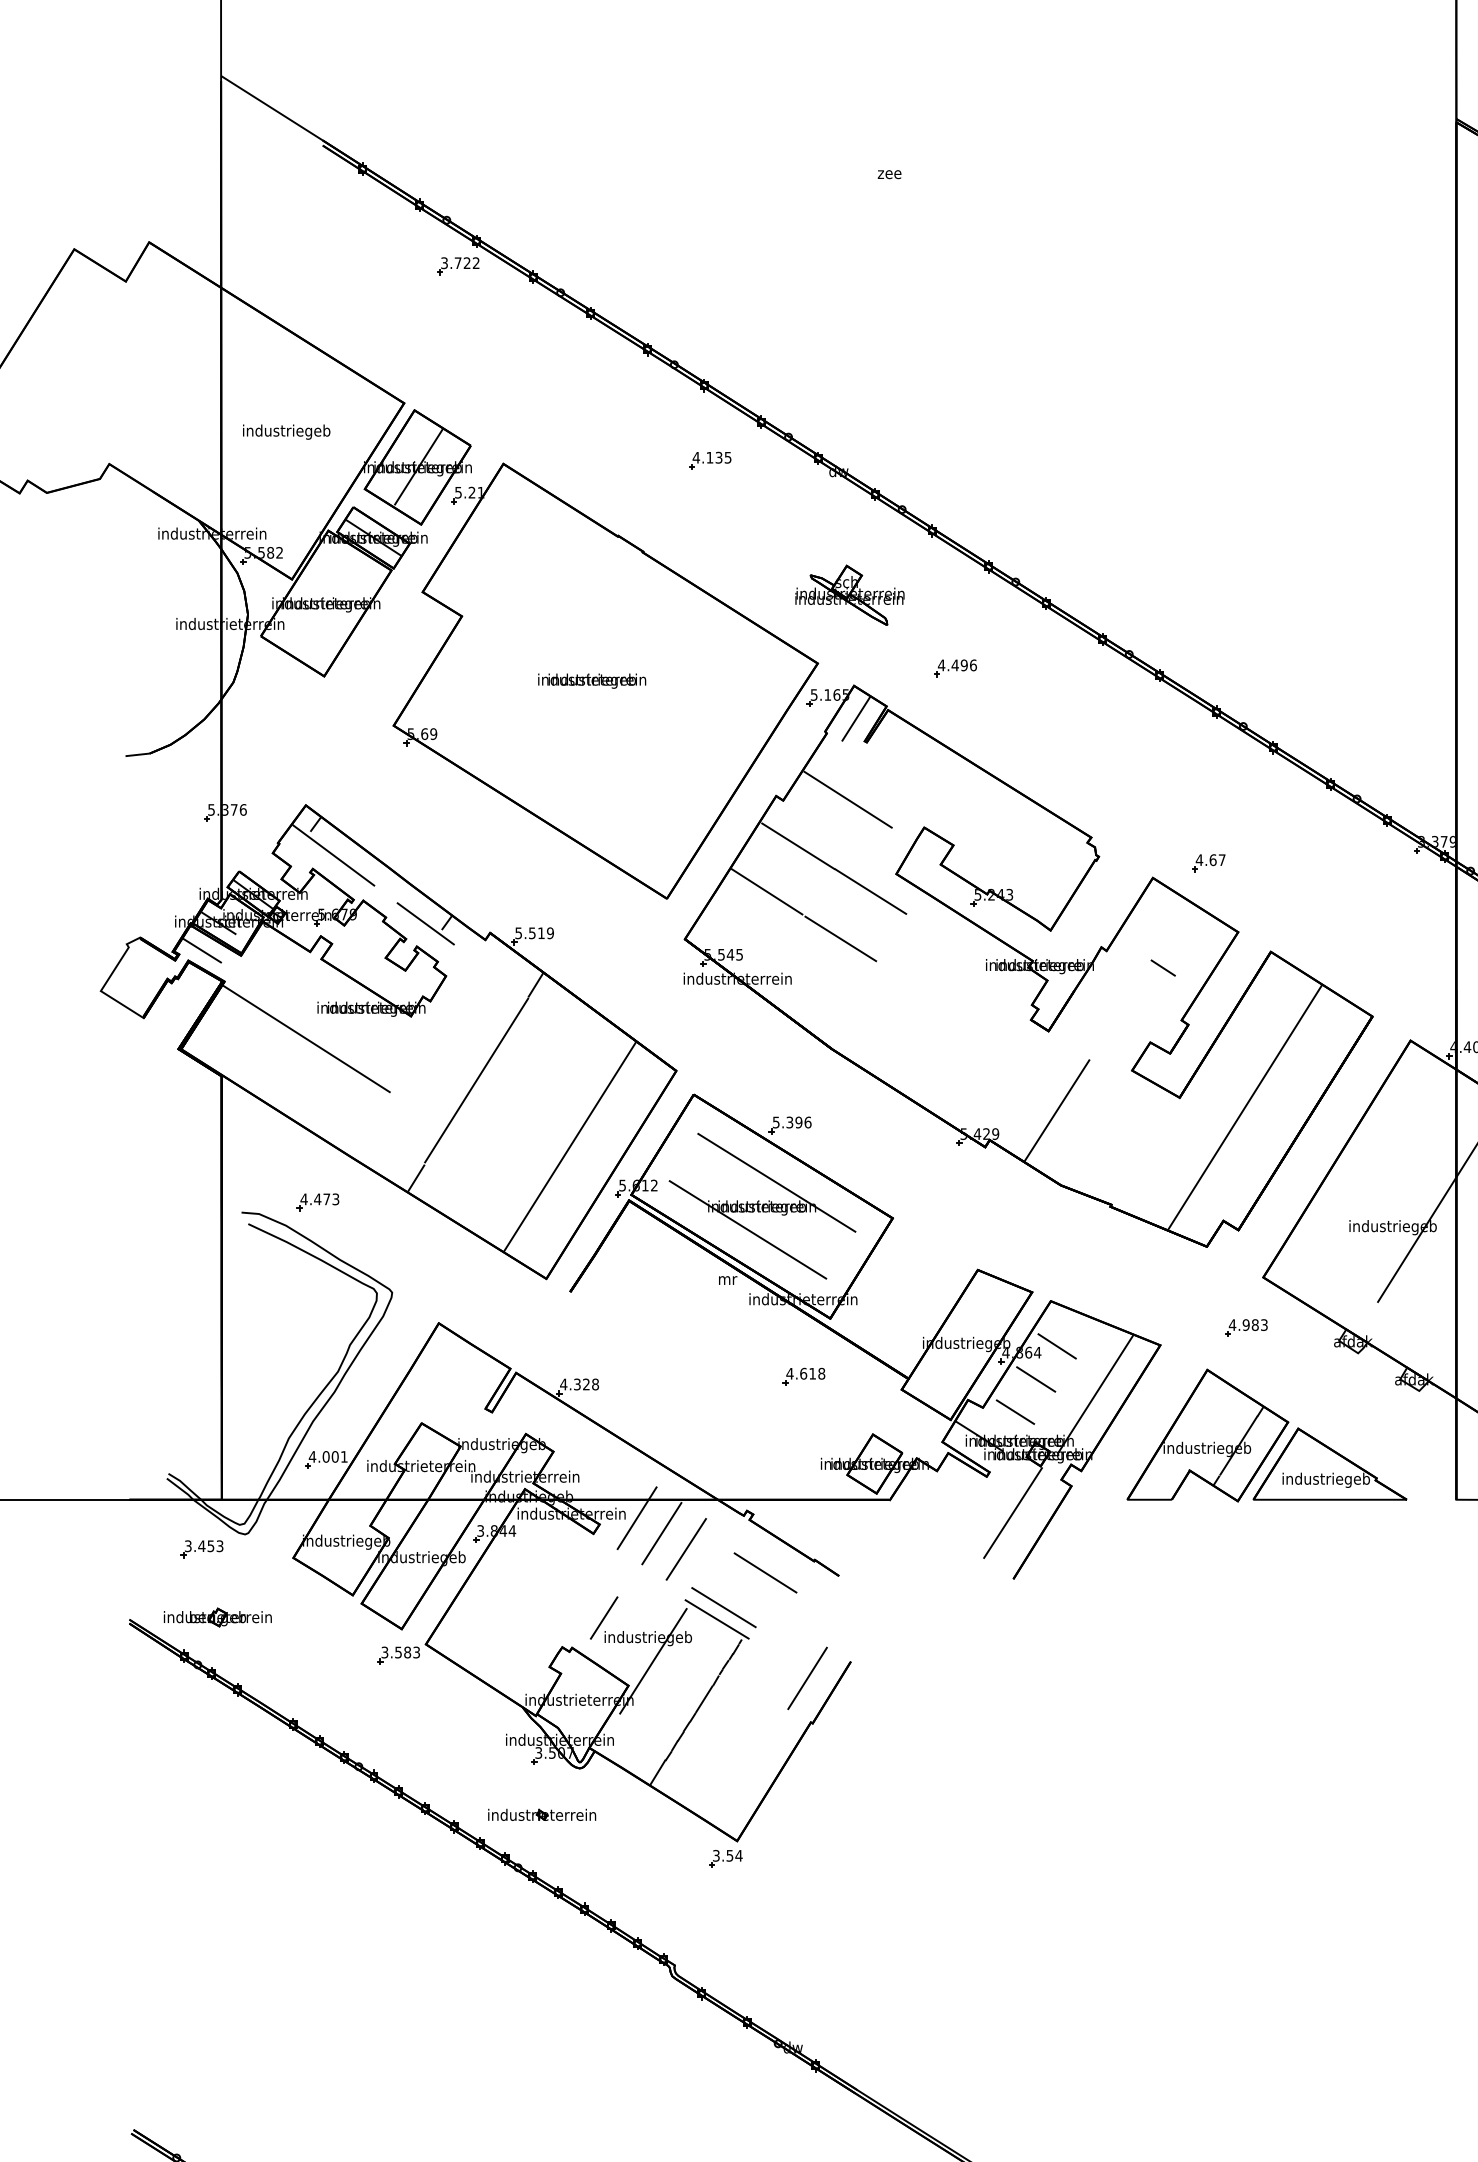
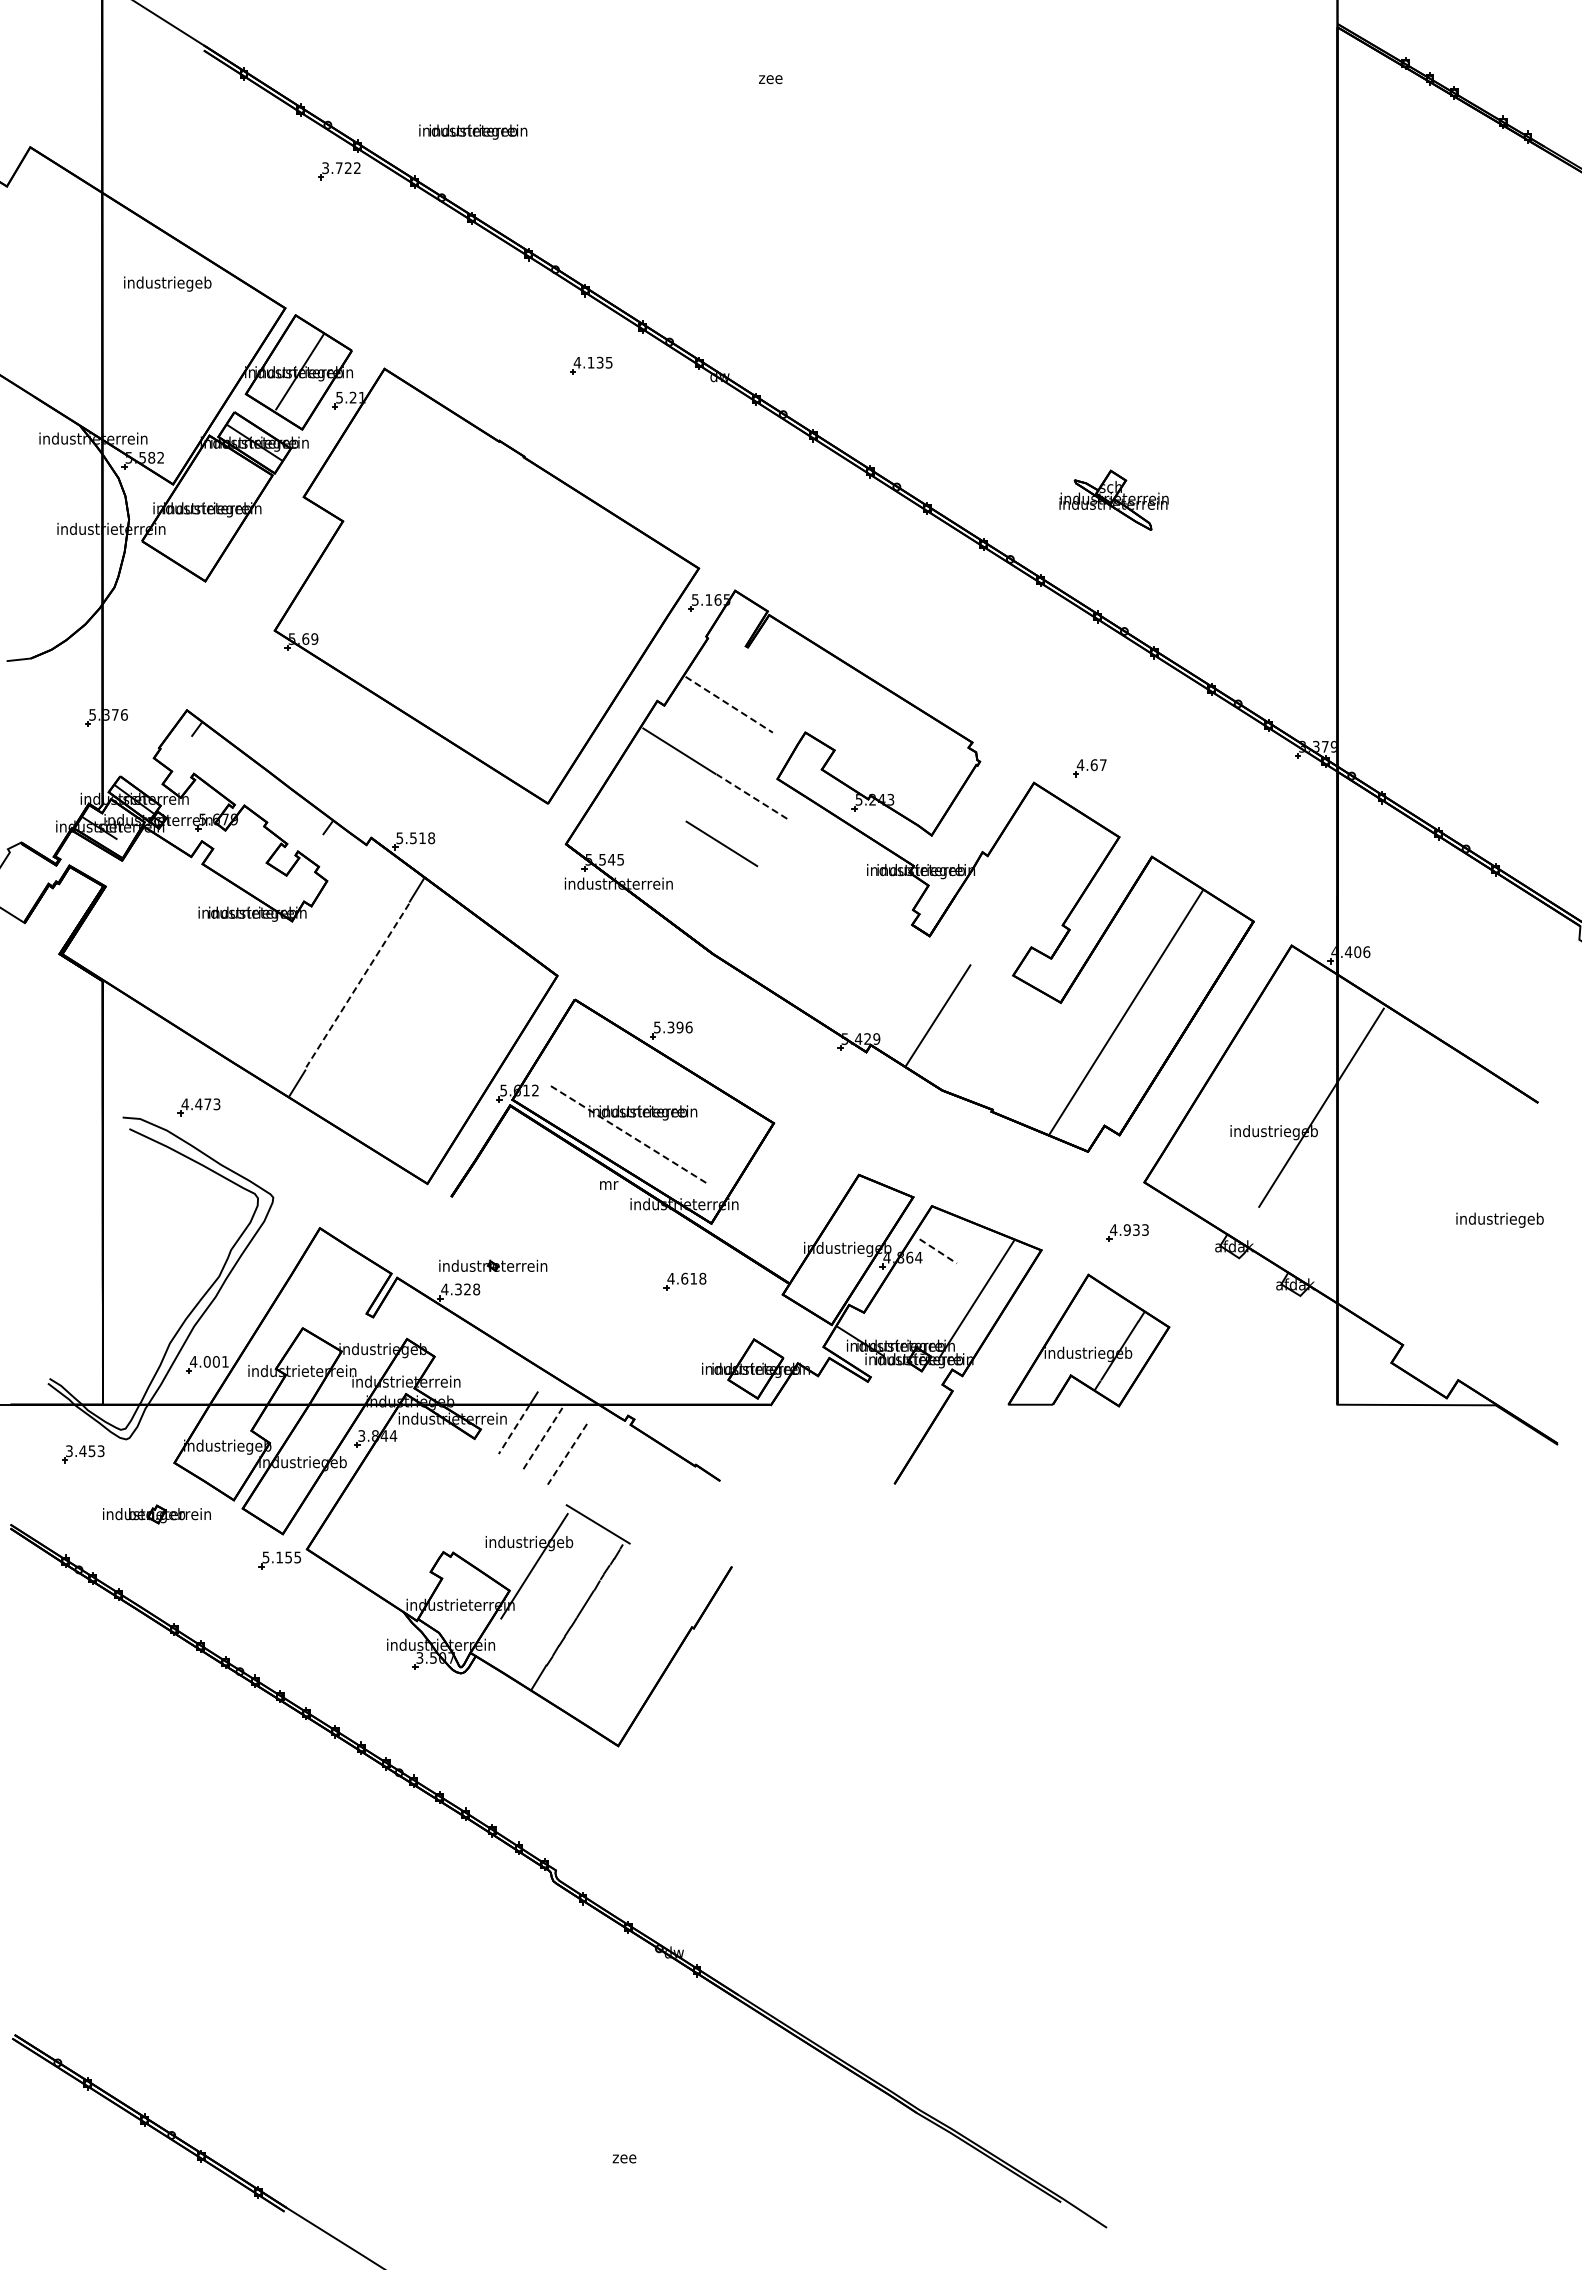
text: (286, 431) -> (167, 283), moved
part: (849, 594) -> (1113, 499), moved
part: (955, 668) -> (836, 573), removed
text: (592, 680) -> (473, 131), moved
line: (856, 718) -> (737, 623), removed
line: (848, 799) -> (729, 704), solid -> dashed
line: (333, 855) -> (214, 760), removed
line: (766, 891) -> (647, 796), removed
line: (870, 891) -> (751, 796), solid -> dashed
line: (425, 923) -> (306, 828), removed
text: (550, 933) -> (431, 838), 5.519 -> 5.518
line: (202, 950) -> (83, 855), removed
line: (1162, 967) -> (1043, 872), removed
line: (306, 1038) -> (187, 943), removed
line: (476, 1080) -> (357, 985), solid -> dashed
line: (569, 1146) -> (450, 1051), removed
line: (776, 1182) -> (657, 1087), removed
line: (748, 1230) -> (629, 1135), solid -> dashed
text: (1255, 1324) -> (1136, 1229), 4.983 -> 4.933
line: (1057, 1346) -> (938, 1251), solid -> dashed
line: (1036, 1379) -> (917, 1284), removed
line: (1015, 1411) -> (896, 1316), removed
part: (1329, 1463) -> (1210, 1368), removed
line: (1013, 1512) -> (894, 1417), removed
line: (633, 1524) -> (514, 1429), solid -> dashed
line: (662, 1533) -> (543, 1438), solid -> dashed
line: (686, 1549) -> (567, 1454), solid -> dashed
line: (765, 1572) -> (646, 1477), removed
line: (723, 1607) -> (604, 1512), removed
part: (217, 1617) -> (156, 1514), moved
line: (604, 1617) -> (485, 1522), removed
text: (401, 1652) -> (282, 1557), 3.583 -> 5.155
line: (807, 1677) -> (688, 1582), removed
part: (542, 1814) -> (493, 1265), moved
part: (725, 1858) -> (606, 1763), removed

